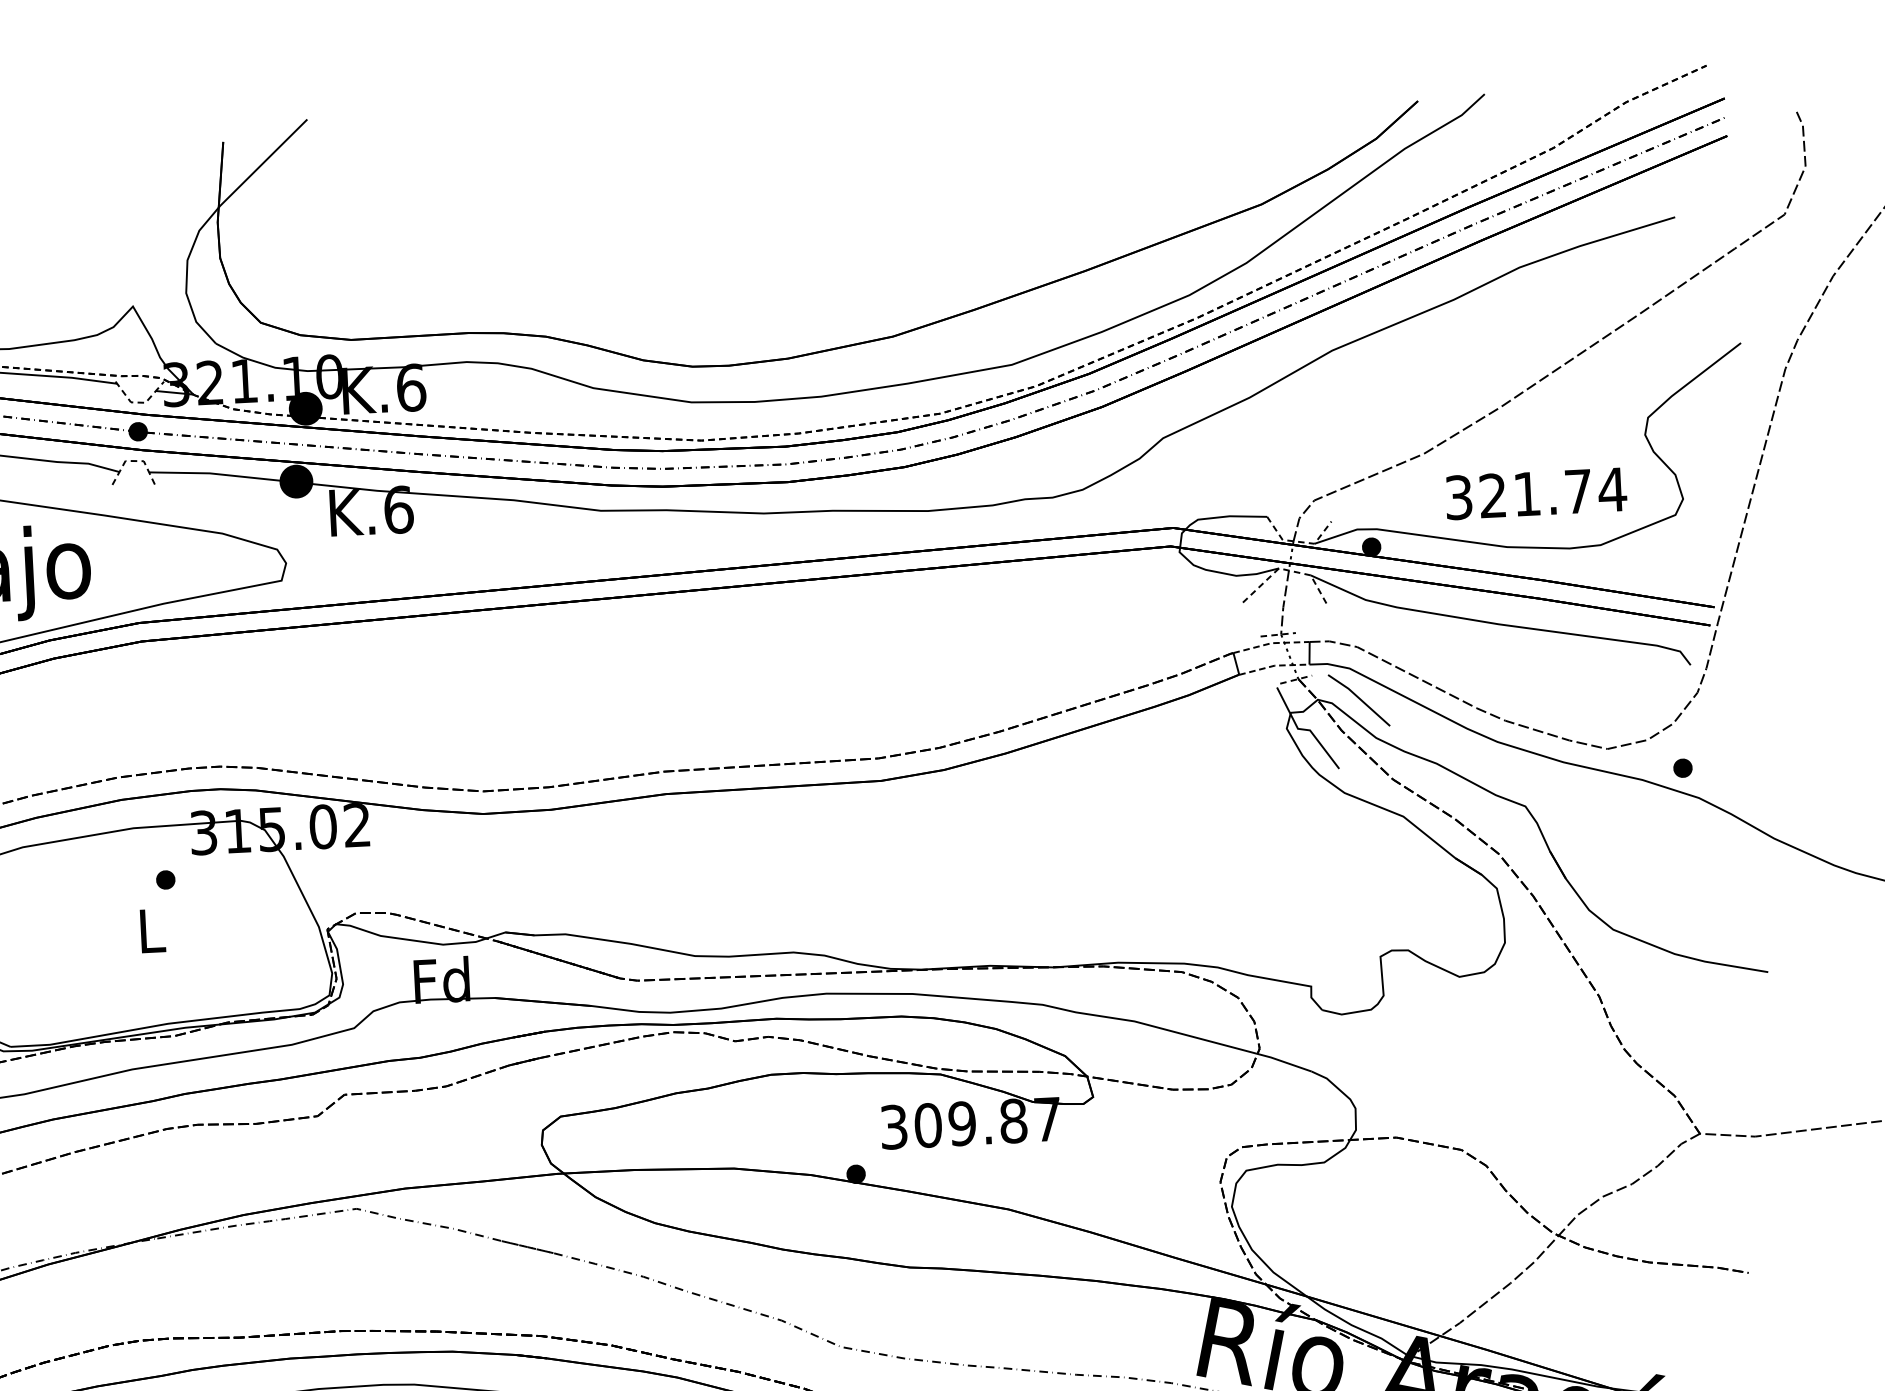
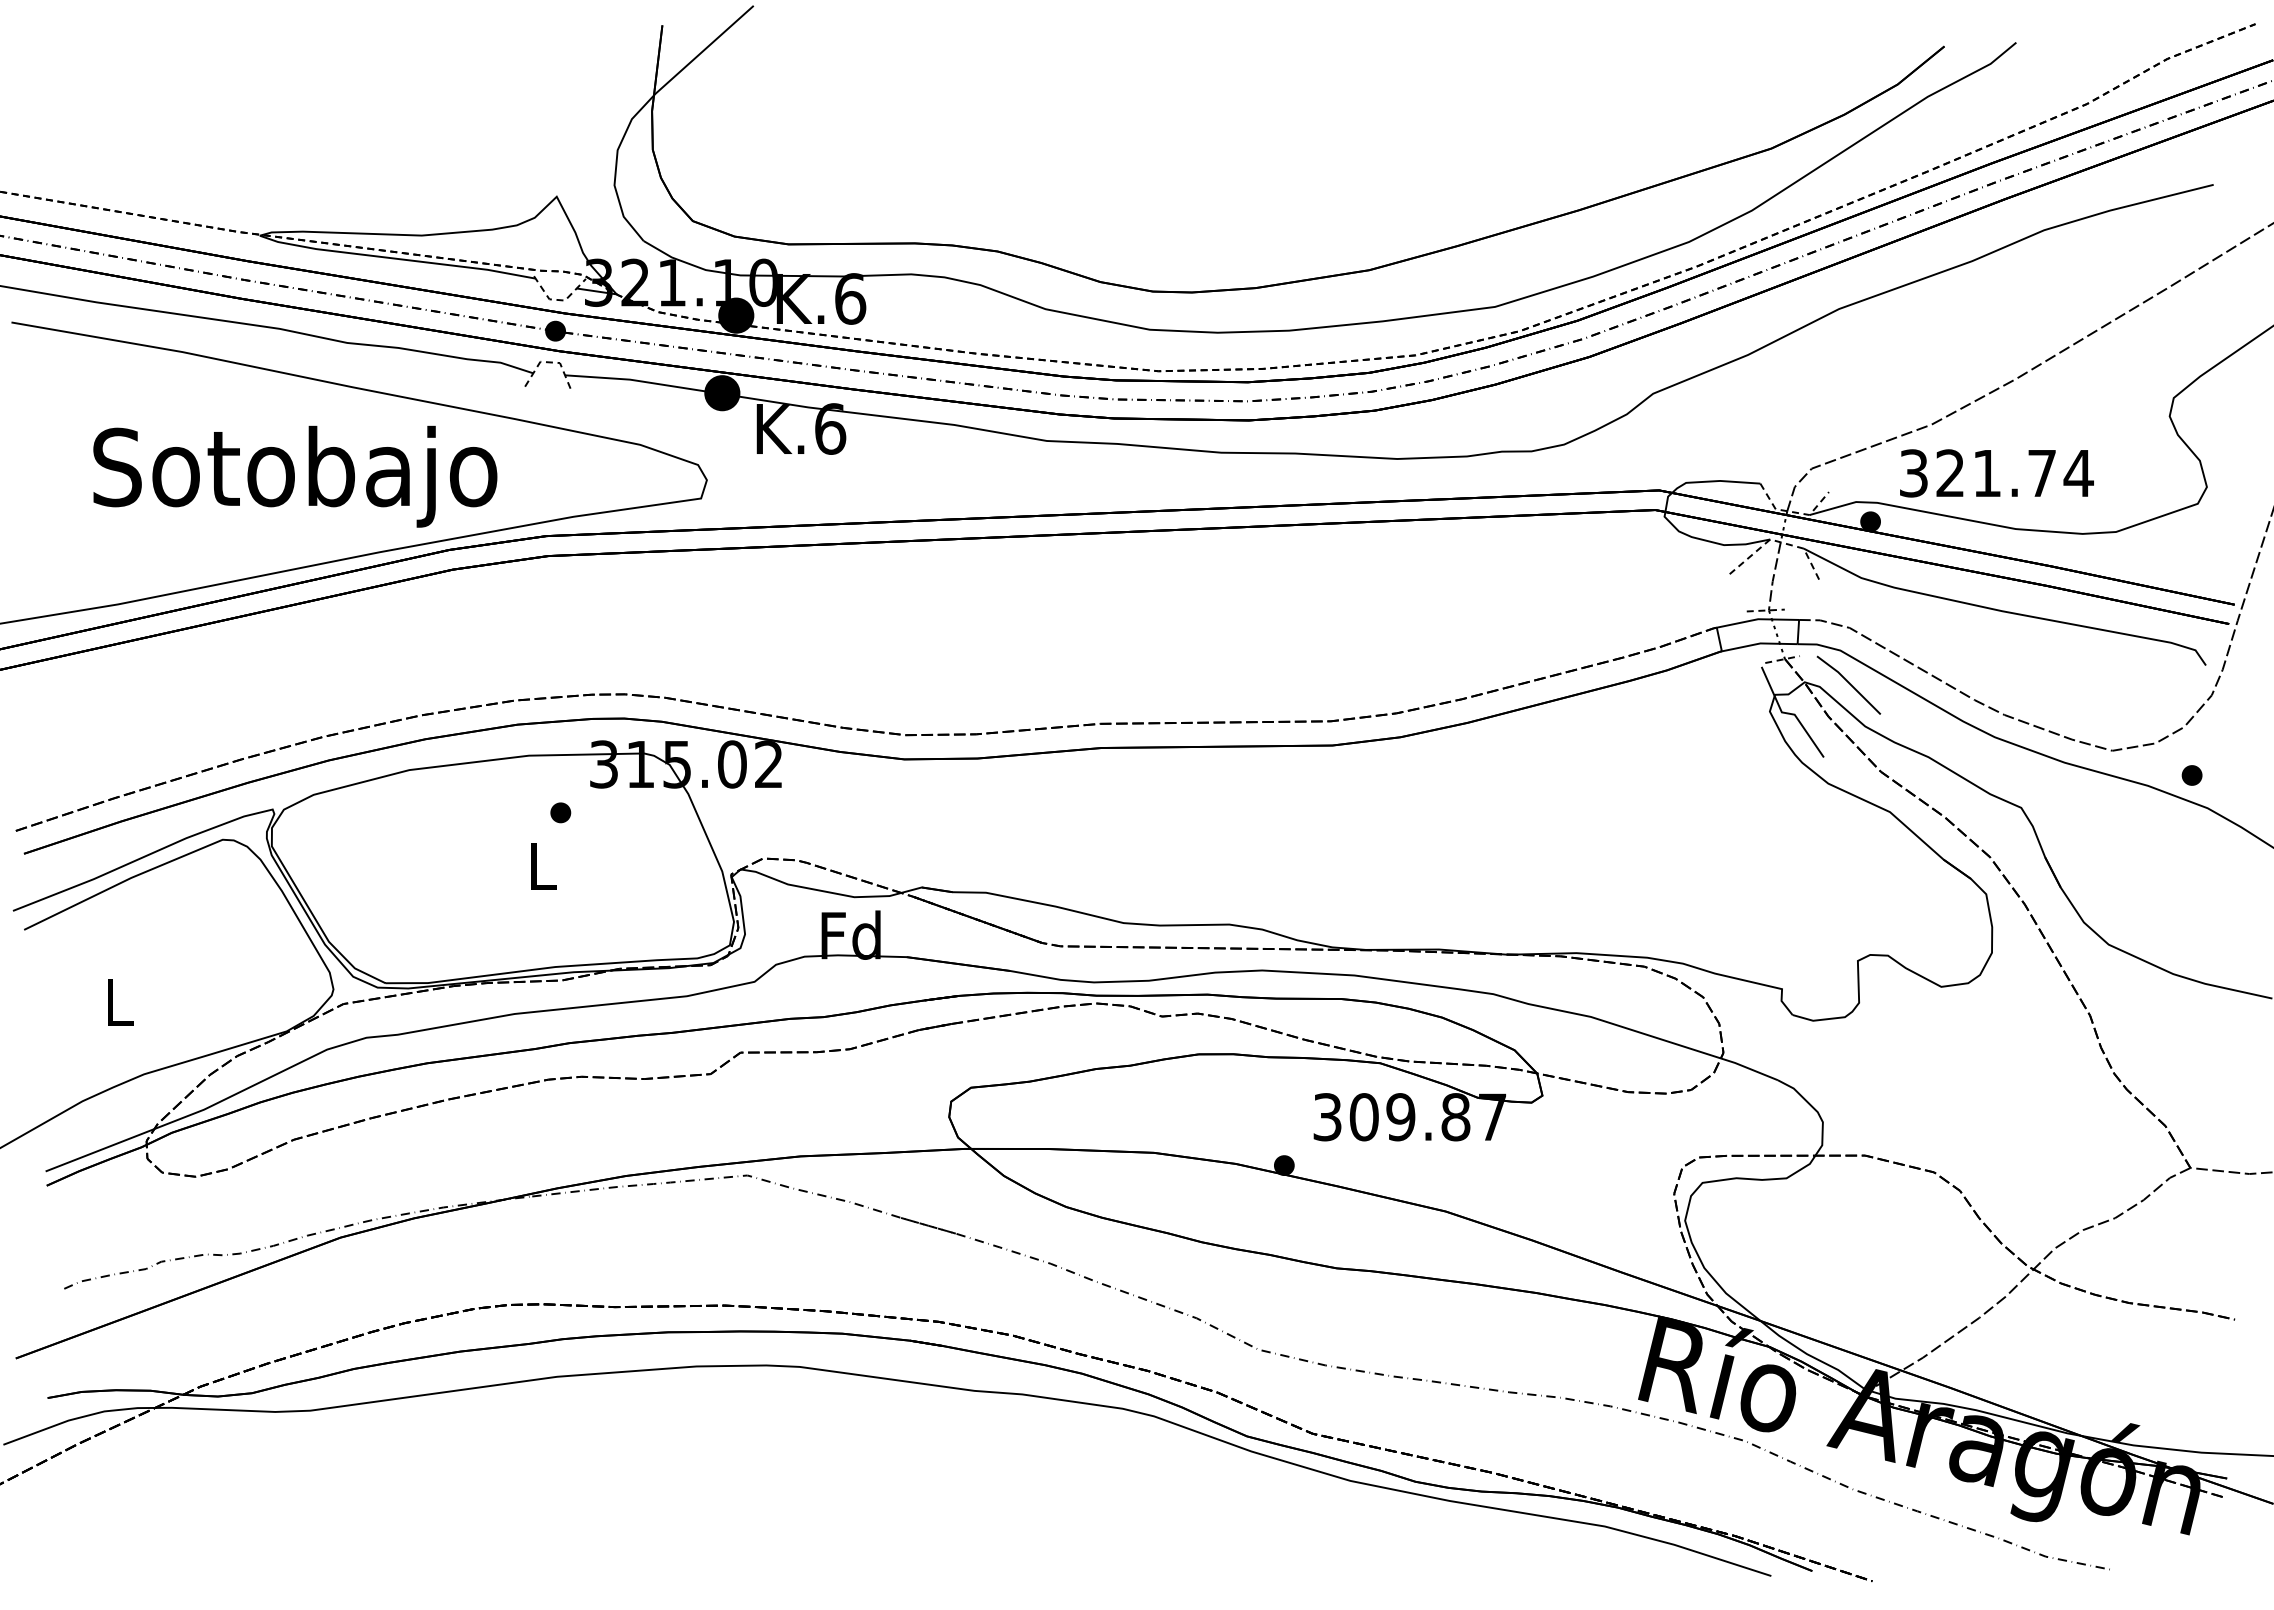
text: (1535, 493) -> (1996, 473), moved
line: (1271, 643) -> (1758, 619), dashed -> solid
line: (1274, 665) -> (1760, 643), dashed -> solid

